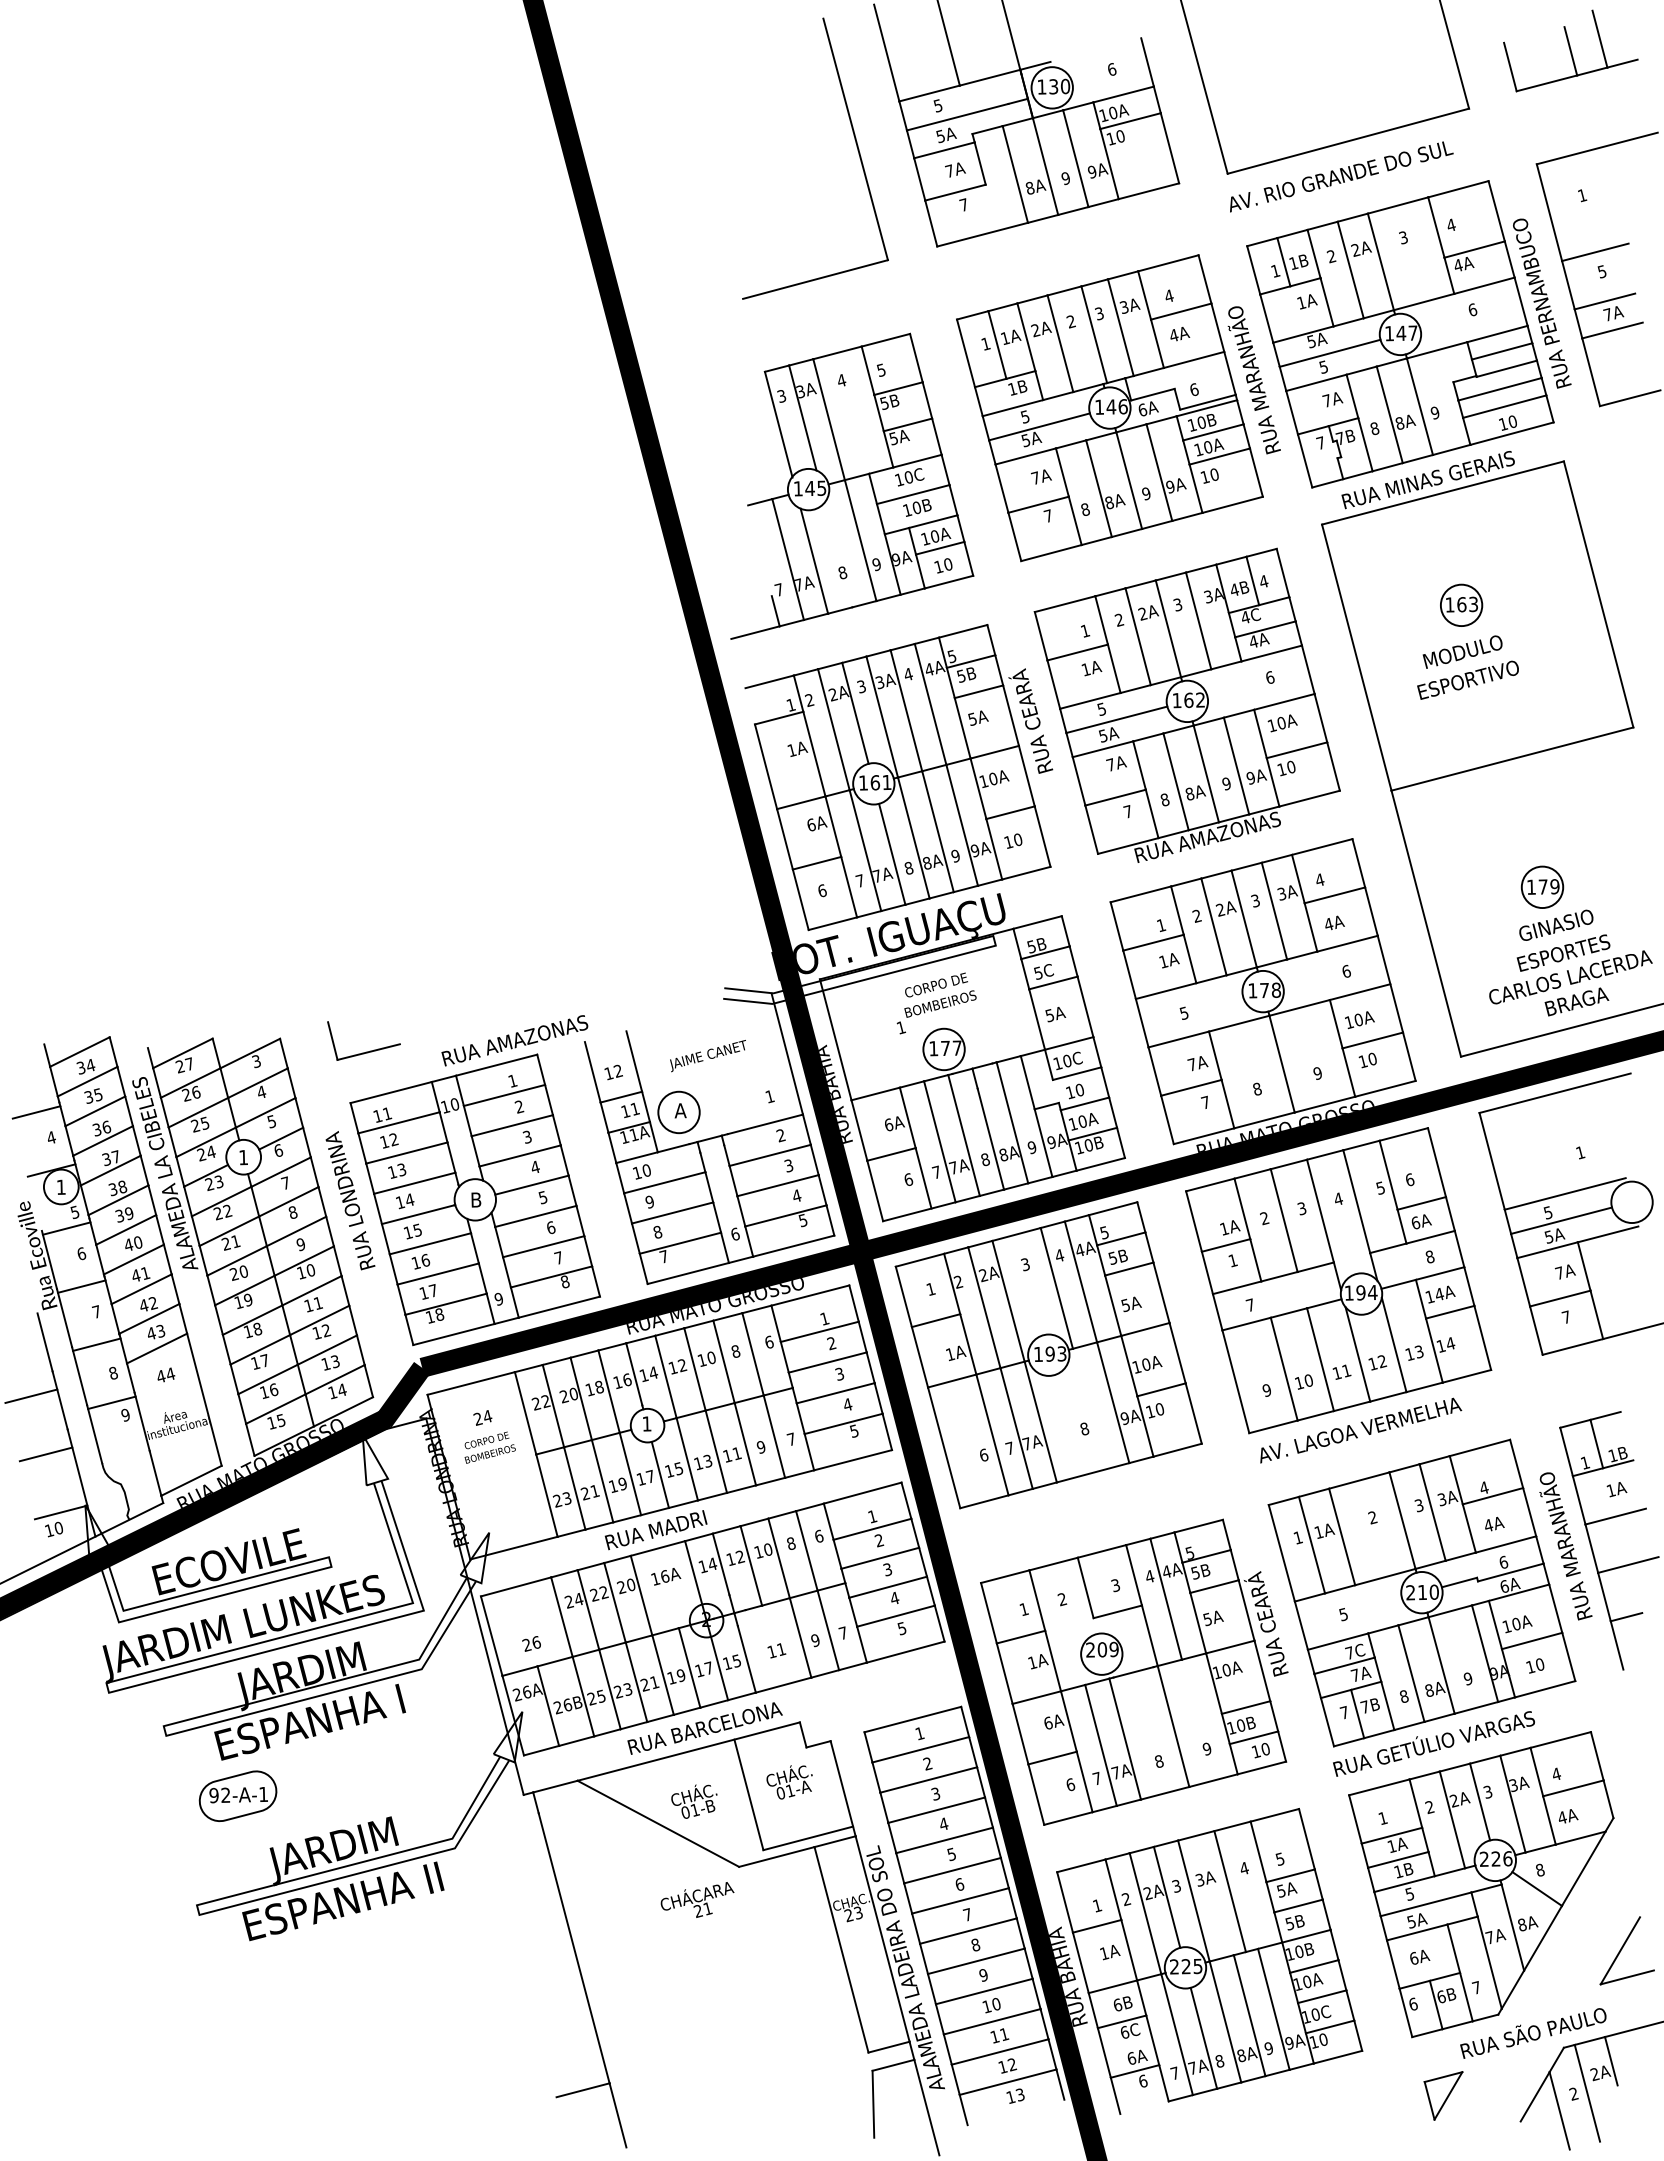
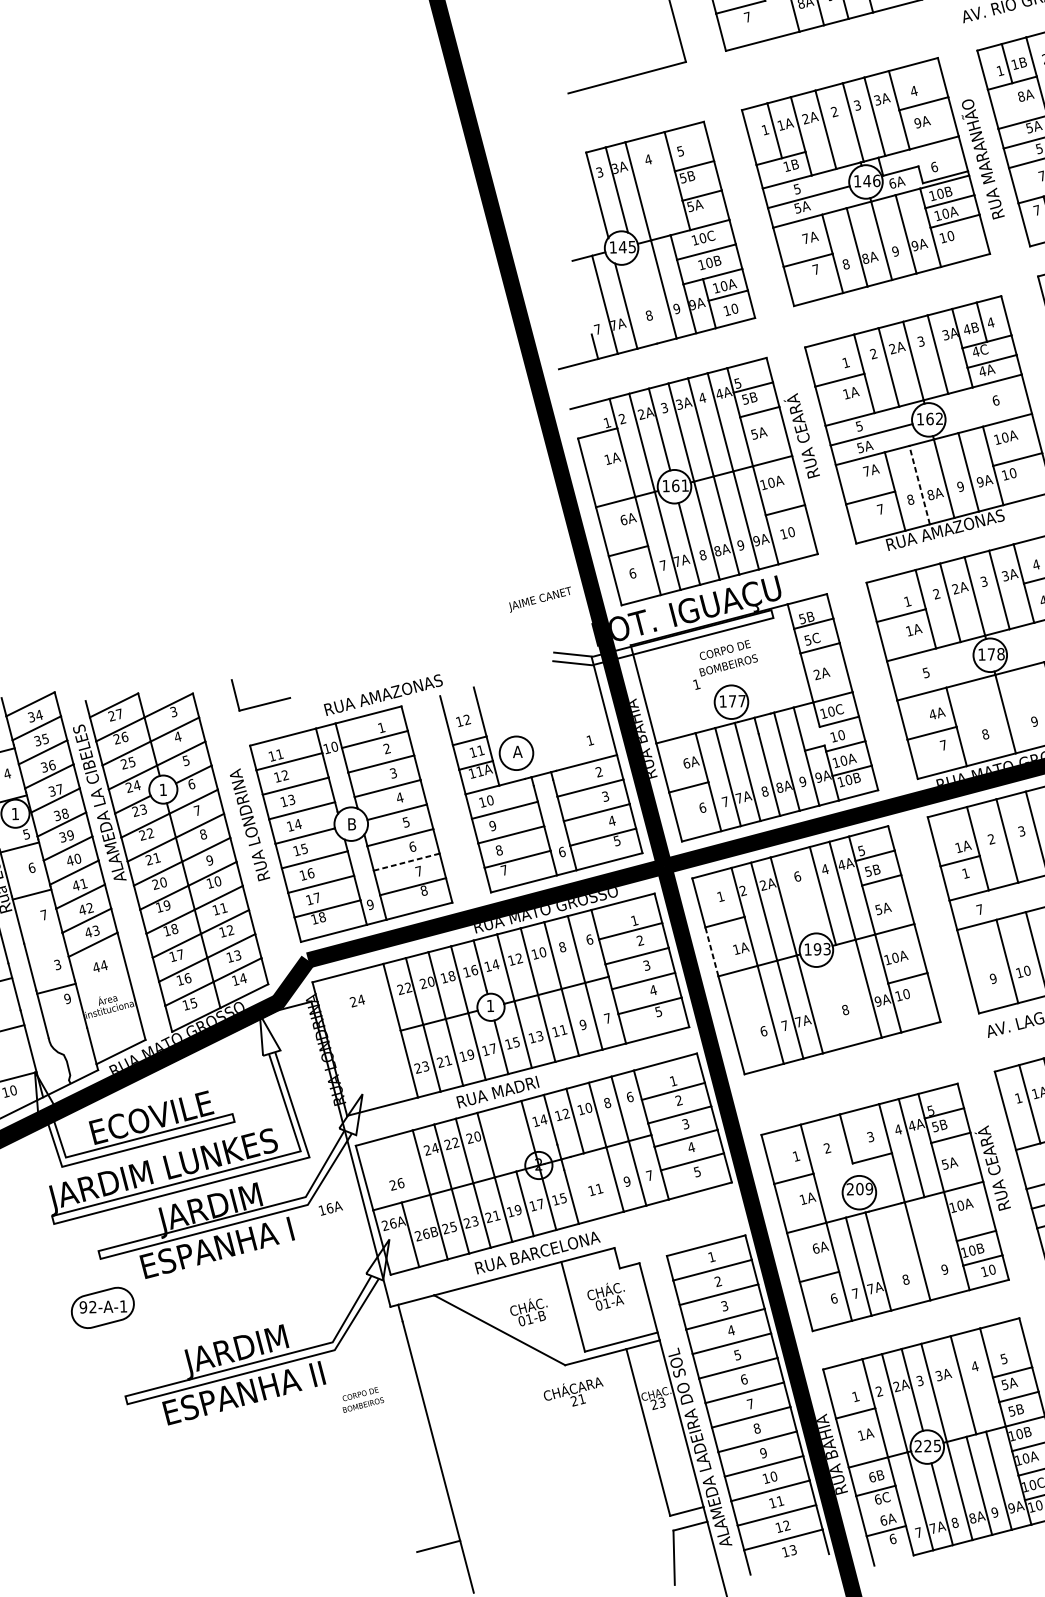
text: (1301, 302) -> (1021, 96), 1A -> 8A
text: (1173, 335) -> (917, 123), 4A -> 9A
line: (1176, 781) -> (919, 484), solid -> dashed
text: (1049, 1015) -> (816, 674), 5A -> 2A
text: (707, 1056) -> (539, 600), moved
text: (1191, 1064) -> (932, 714), 7A -> 4A
line: (543, 1246) -> (406, 862), solid -> dashed
text: (1025, 1264) -> (797, 876), 3 -> 6
line: (96, 1344) -> (44, 941), removed
line: (919, 1356) -> (711, 951), solid -> dashed
text: (112, 1373) -> (56, 965), 8 -> 3
text: (489, 1447) -> (362, 1399), moved
text: (666, 1576) -> (331, 1208), moved
part: (237, 1795) -> (102, 1307), moved
text: (697, 1899) -> (573, 1391), moved

